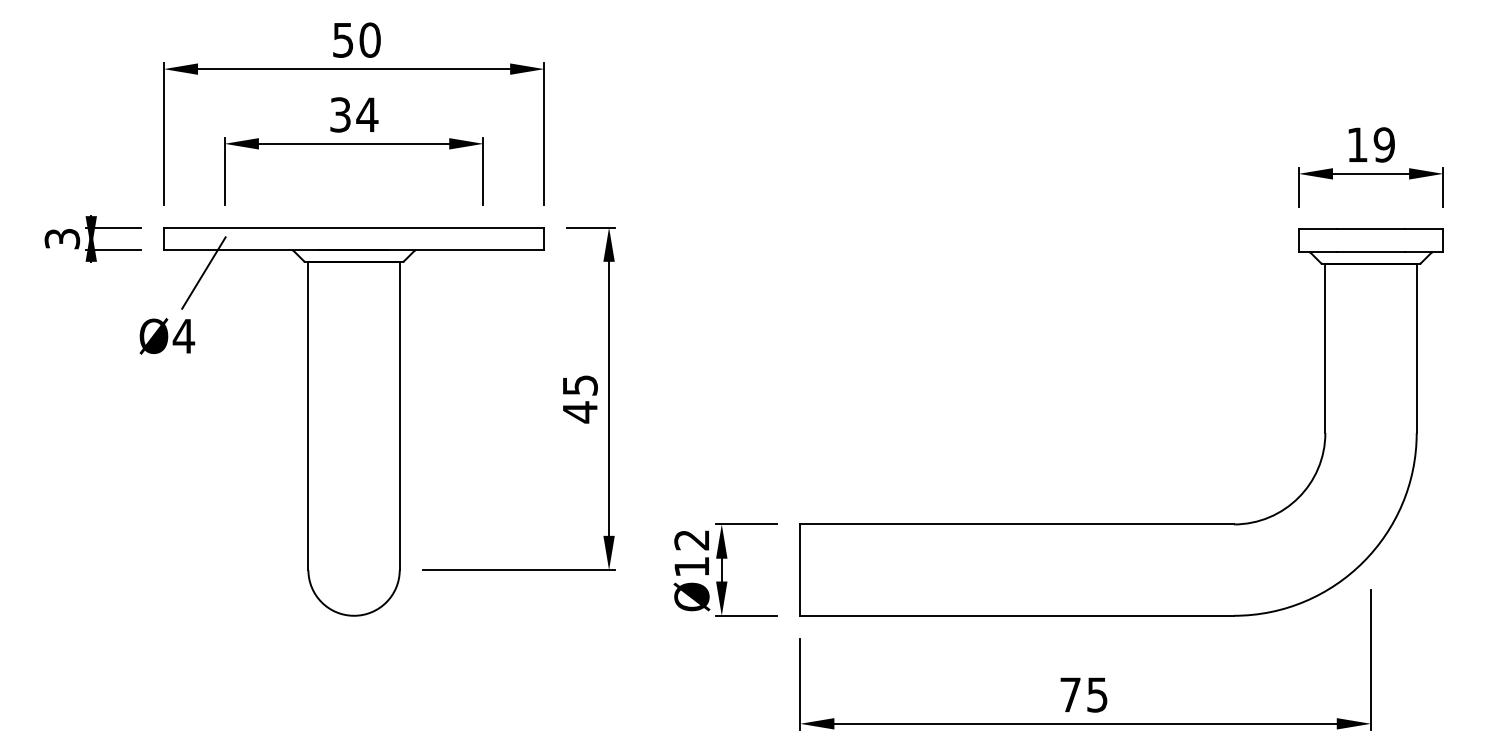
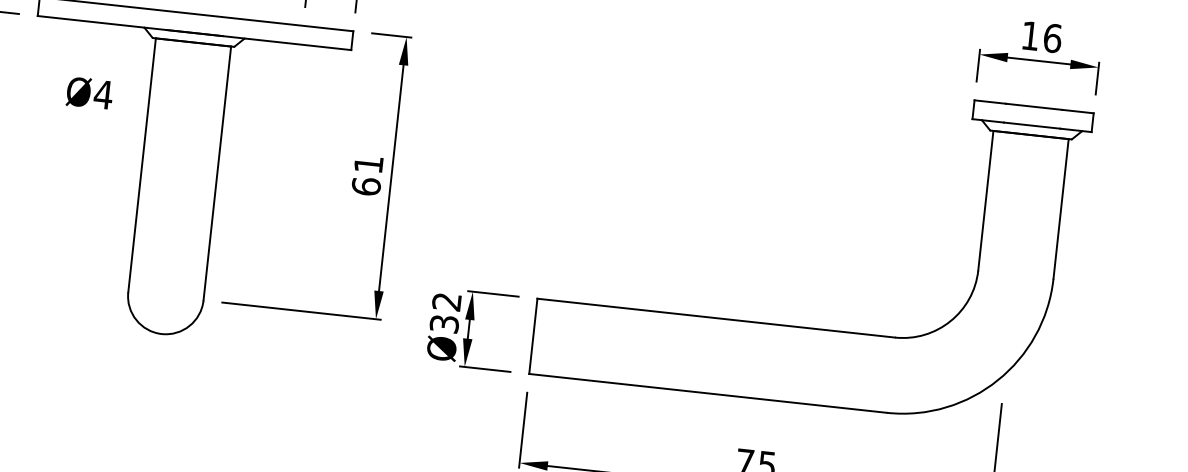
text: (1384, 144) -> (1052, 38), 19 -> 16
line: (203, 272) -> (68, 37), removed
text: (167, 336) -> (89, 93), moved
text: (579, 399) -> (366, 176), 45 -> 61
text: (691, 566) -> (444, 323), Ø12 -> Ø32

